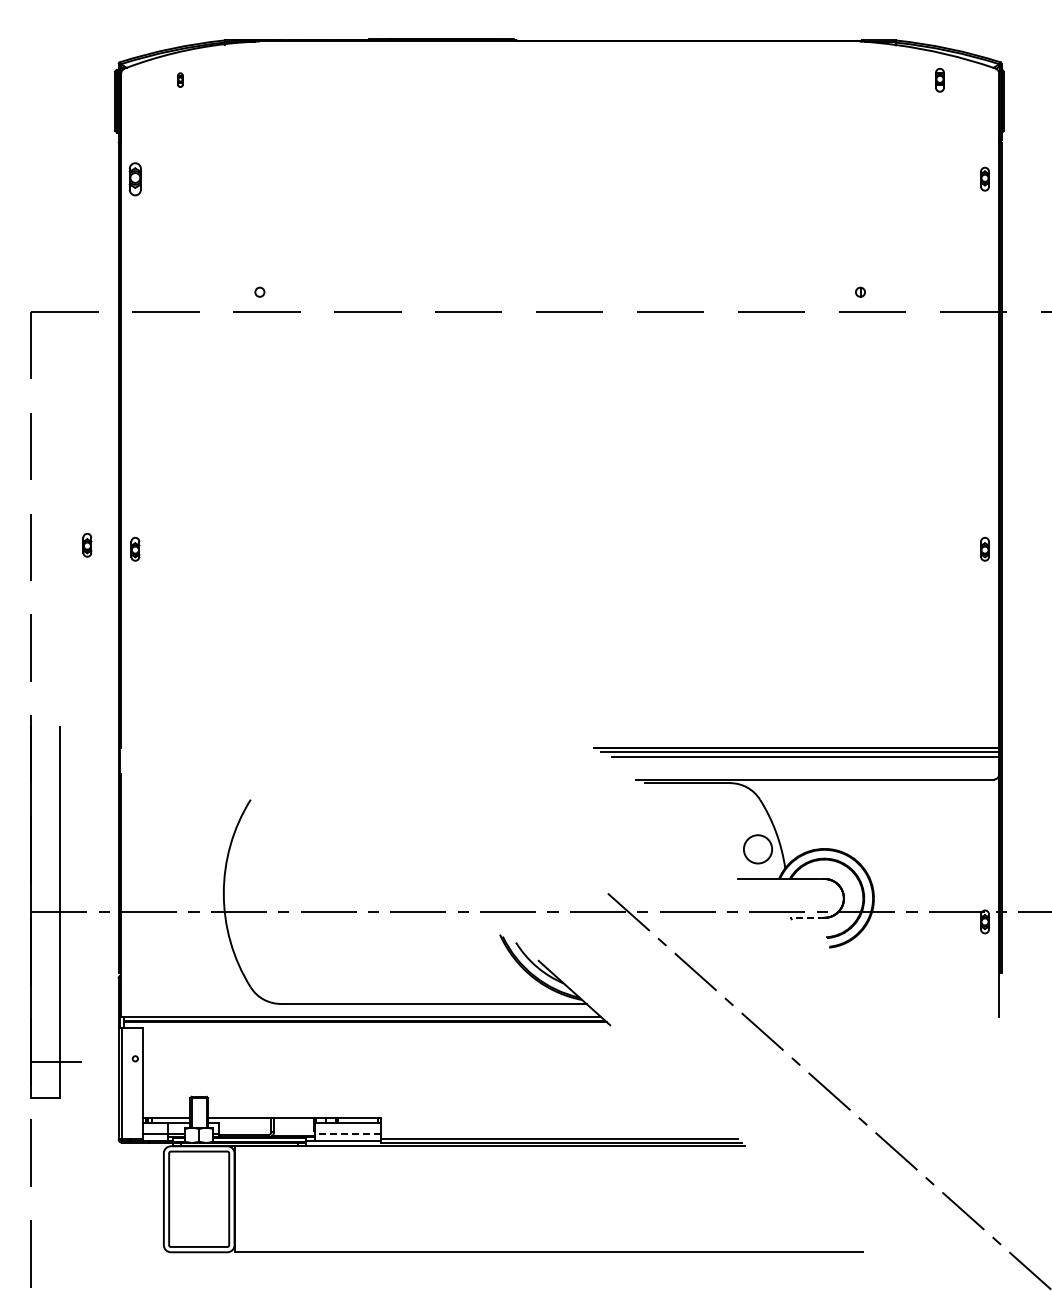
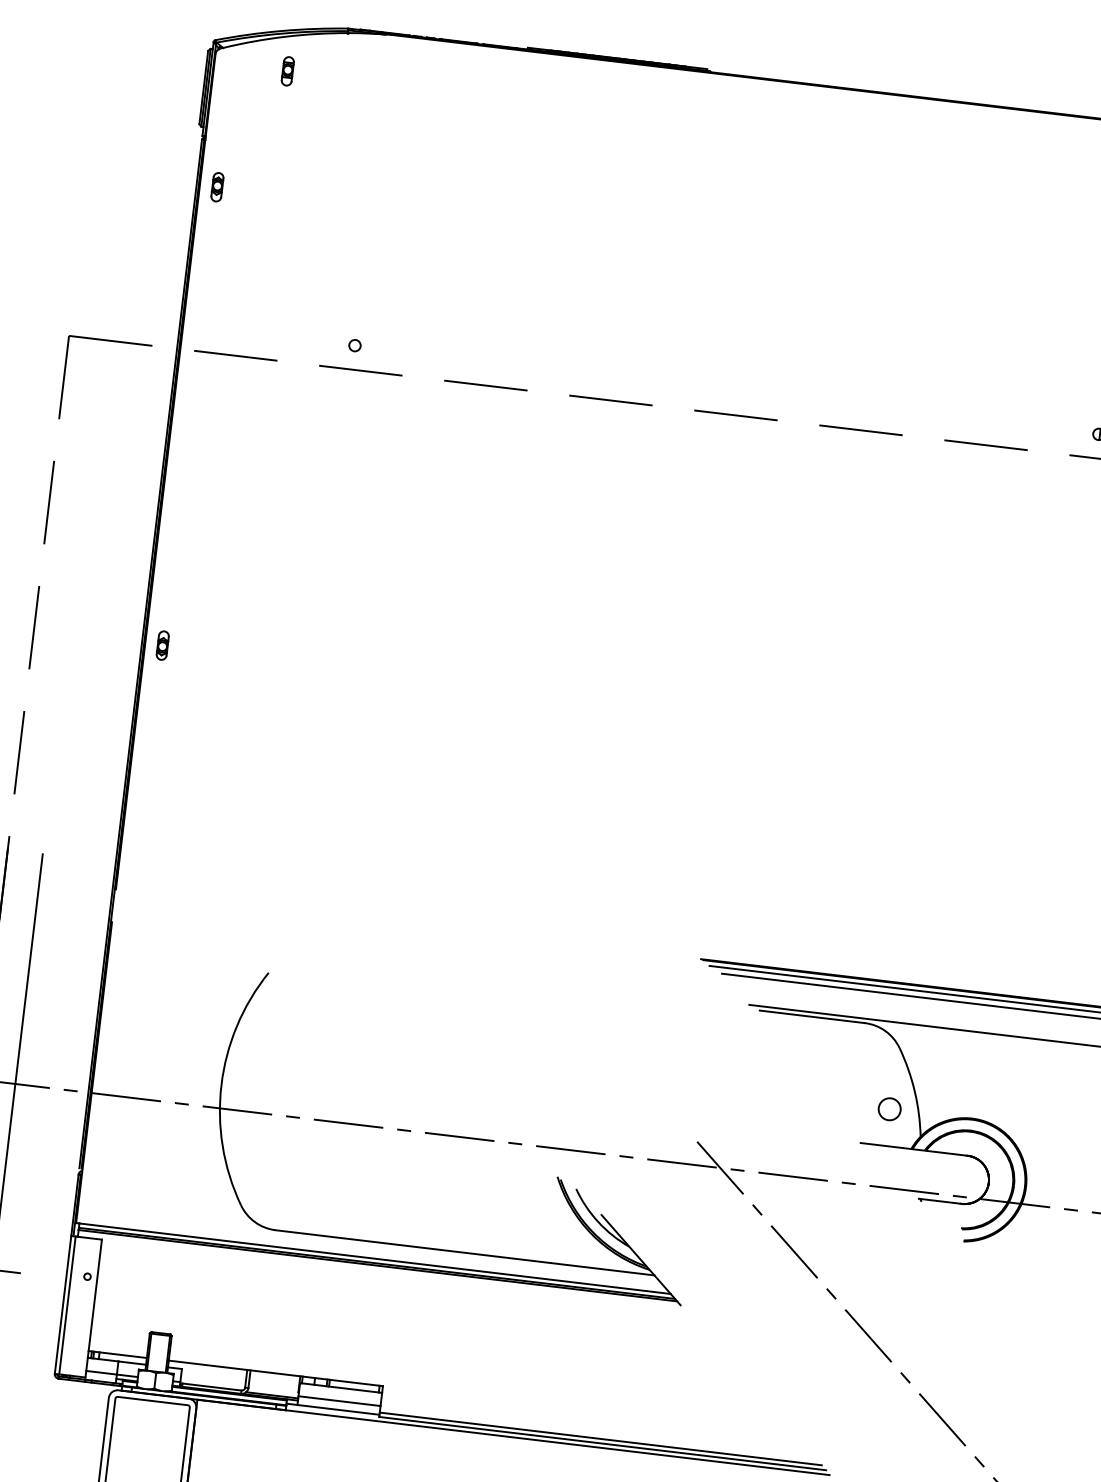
part: (180, 79) -> (288, 70), size x1.67
part: (135, 178) -> (217, 186), size x0.71
part: (87, 544) -> (104, 632), removed
circle: (757, 849) -> (889, 1109), size x0.62
line: (806, 917) -> (939, 1200), dashed -> solid
line: (347, 1133) -> (339, 1400), dashed -> solid

